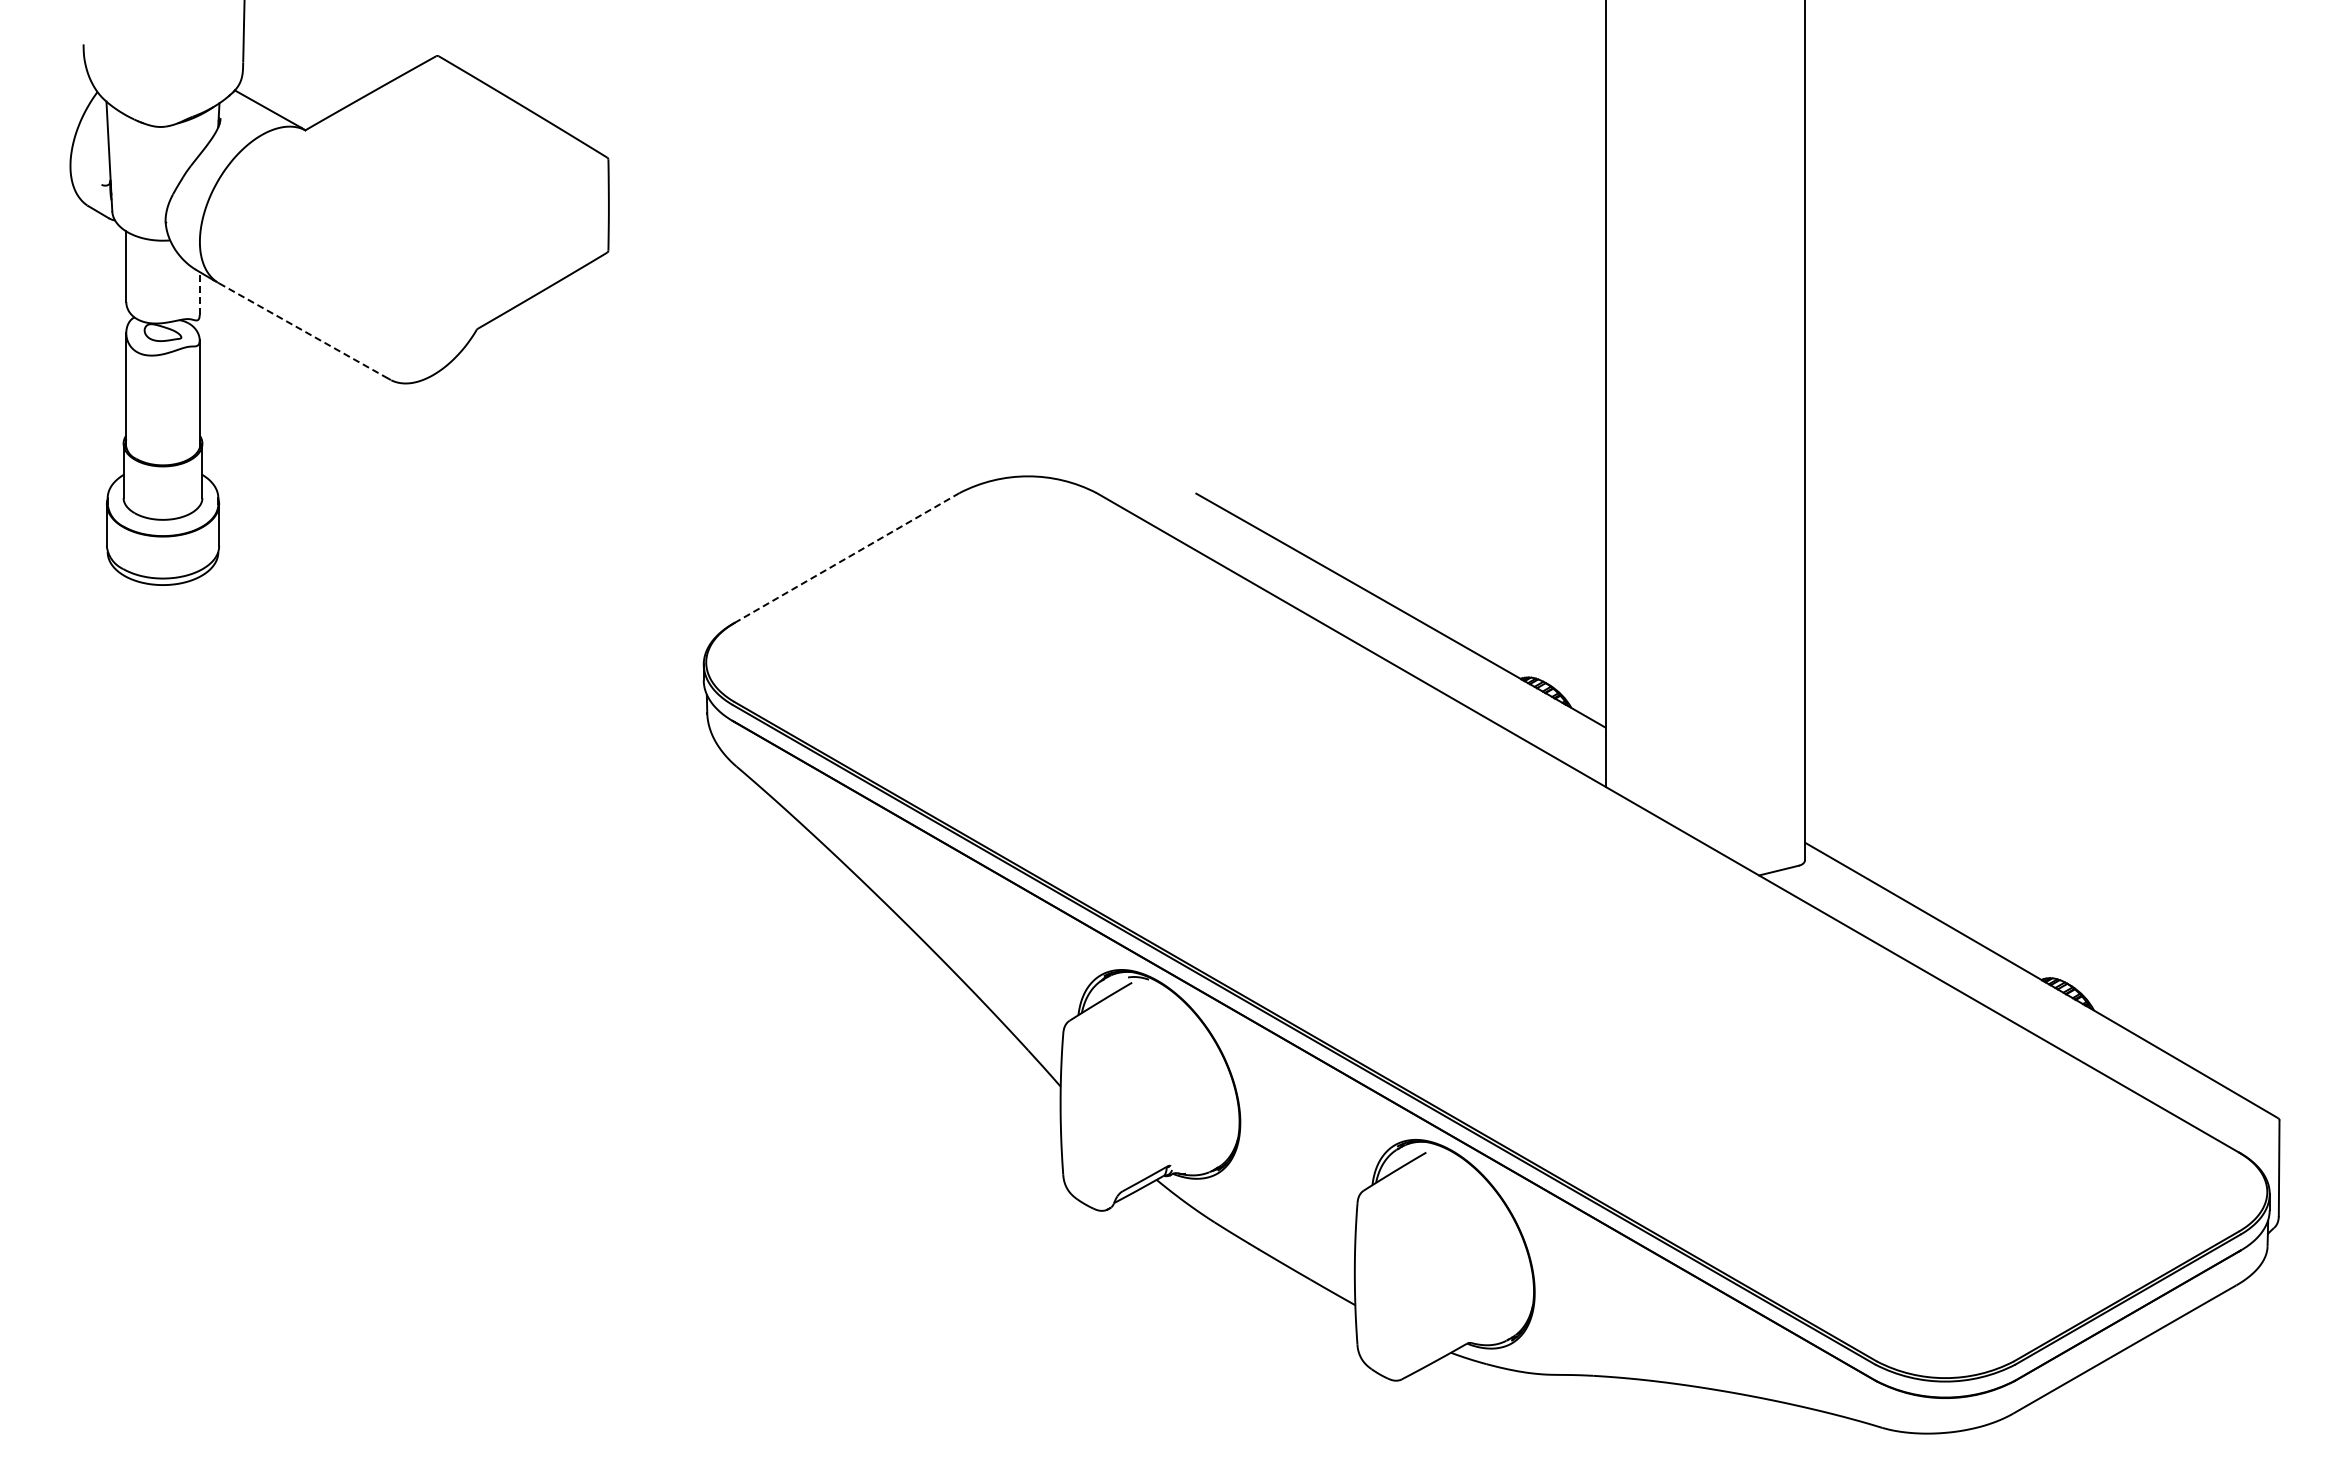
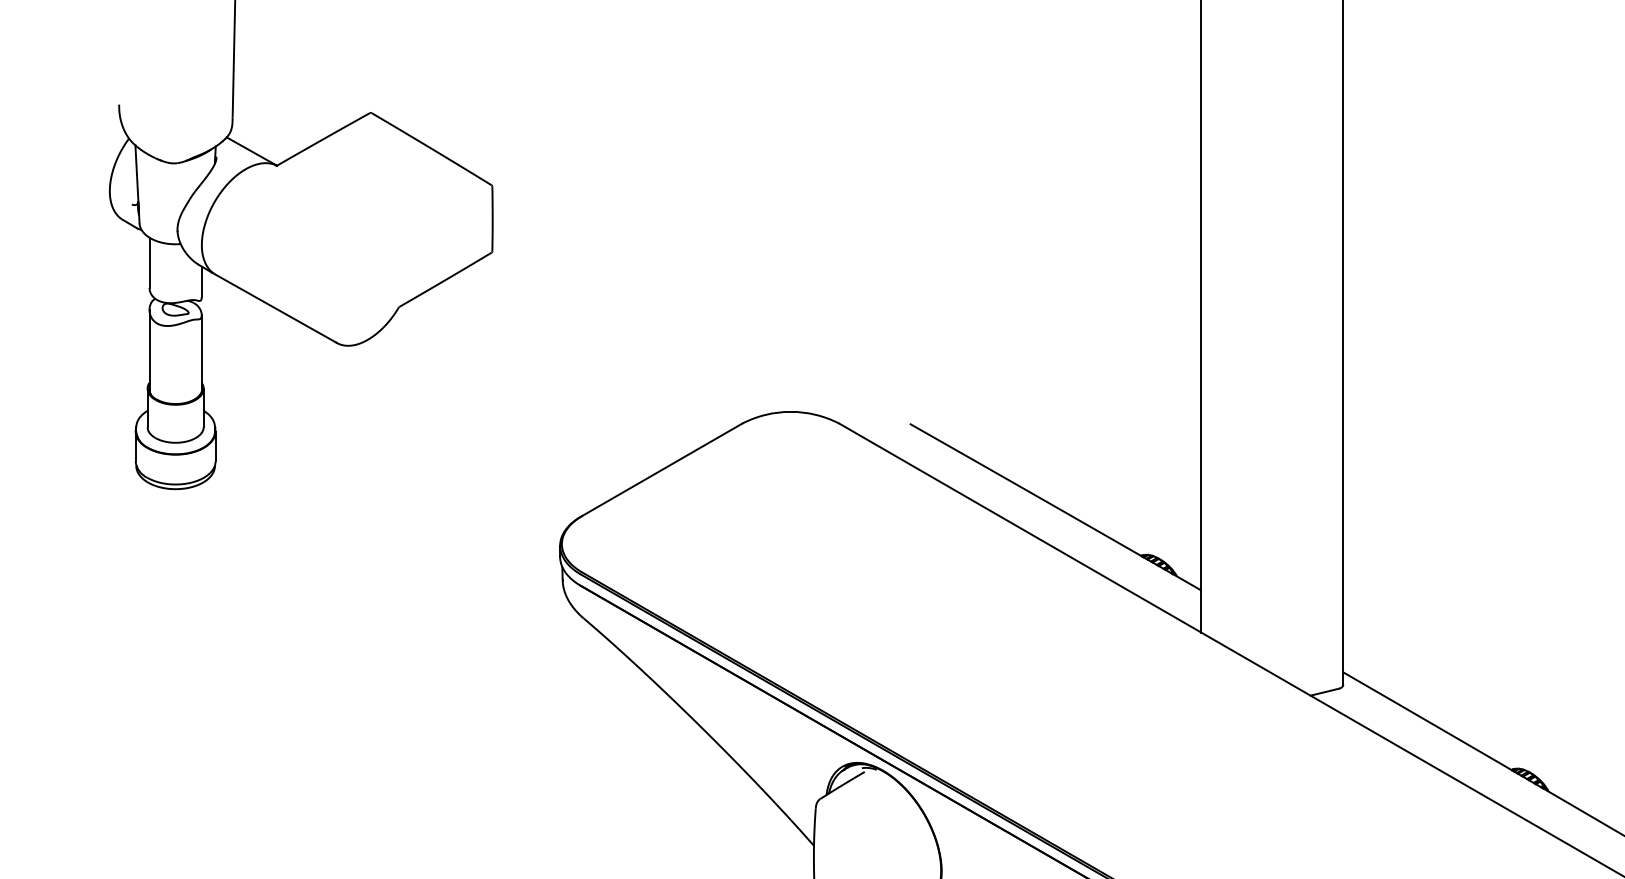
line: (199, 293) -> (201, 281), dashed -> solid
line: (304, 331) -> (276, 308), dashed -> solid
line: (847, 557) -> (662, 469), dashed -> solid

